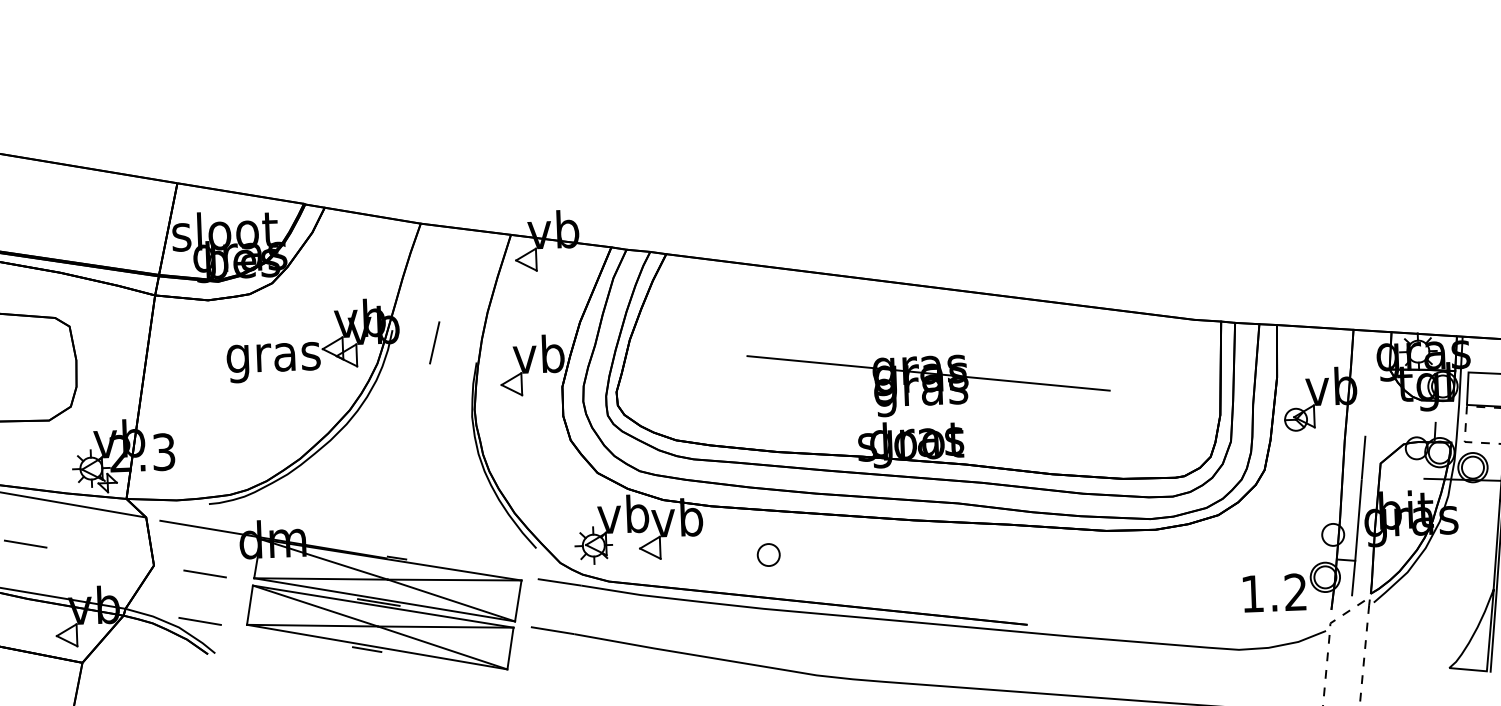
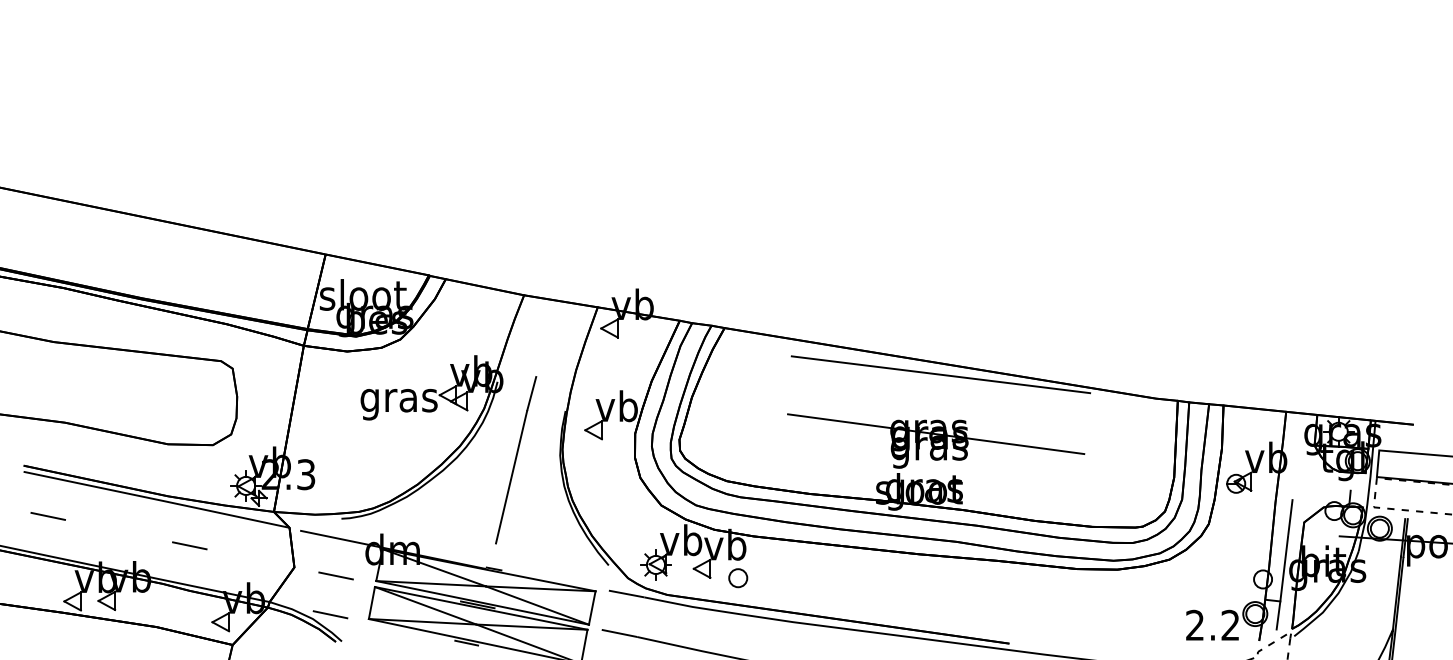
line: (931, 300) -> (940, 374), added
line: (413, 445) -> (511, 477), added
part: (769, 555) -> (738, 578), moved
text: (1251, 592) -> (1194, 624), 1.2 -> 2.2

